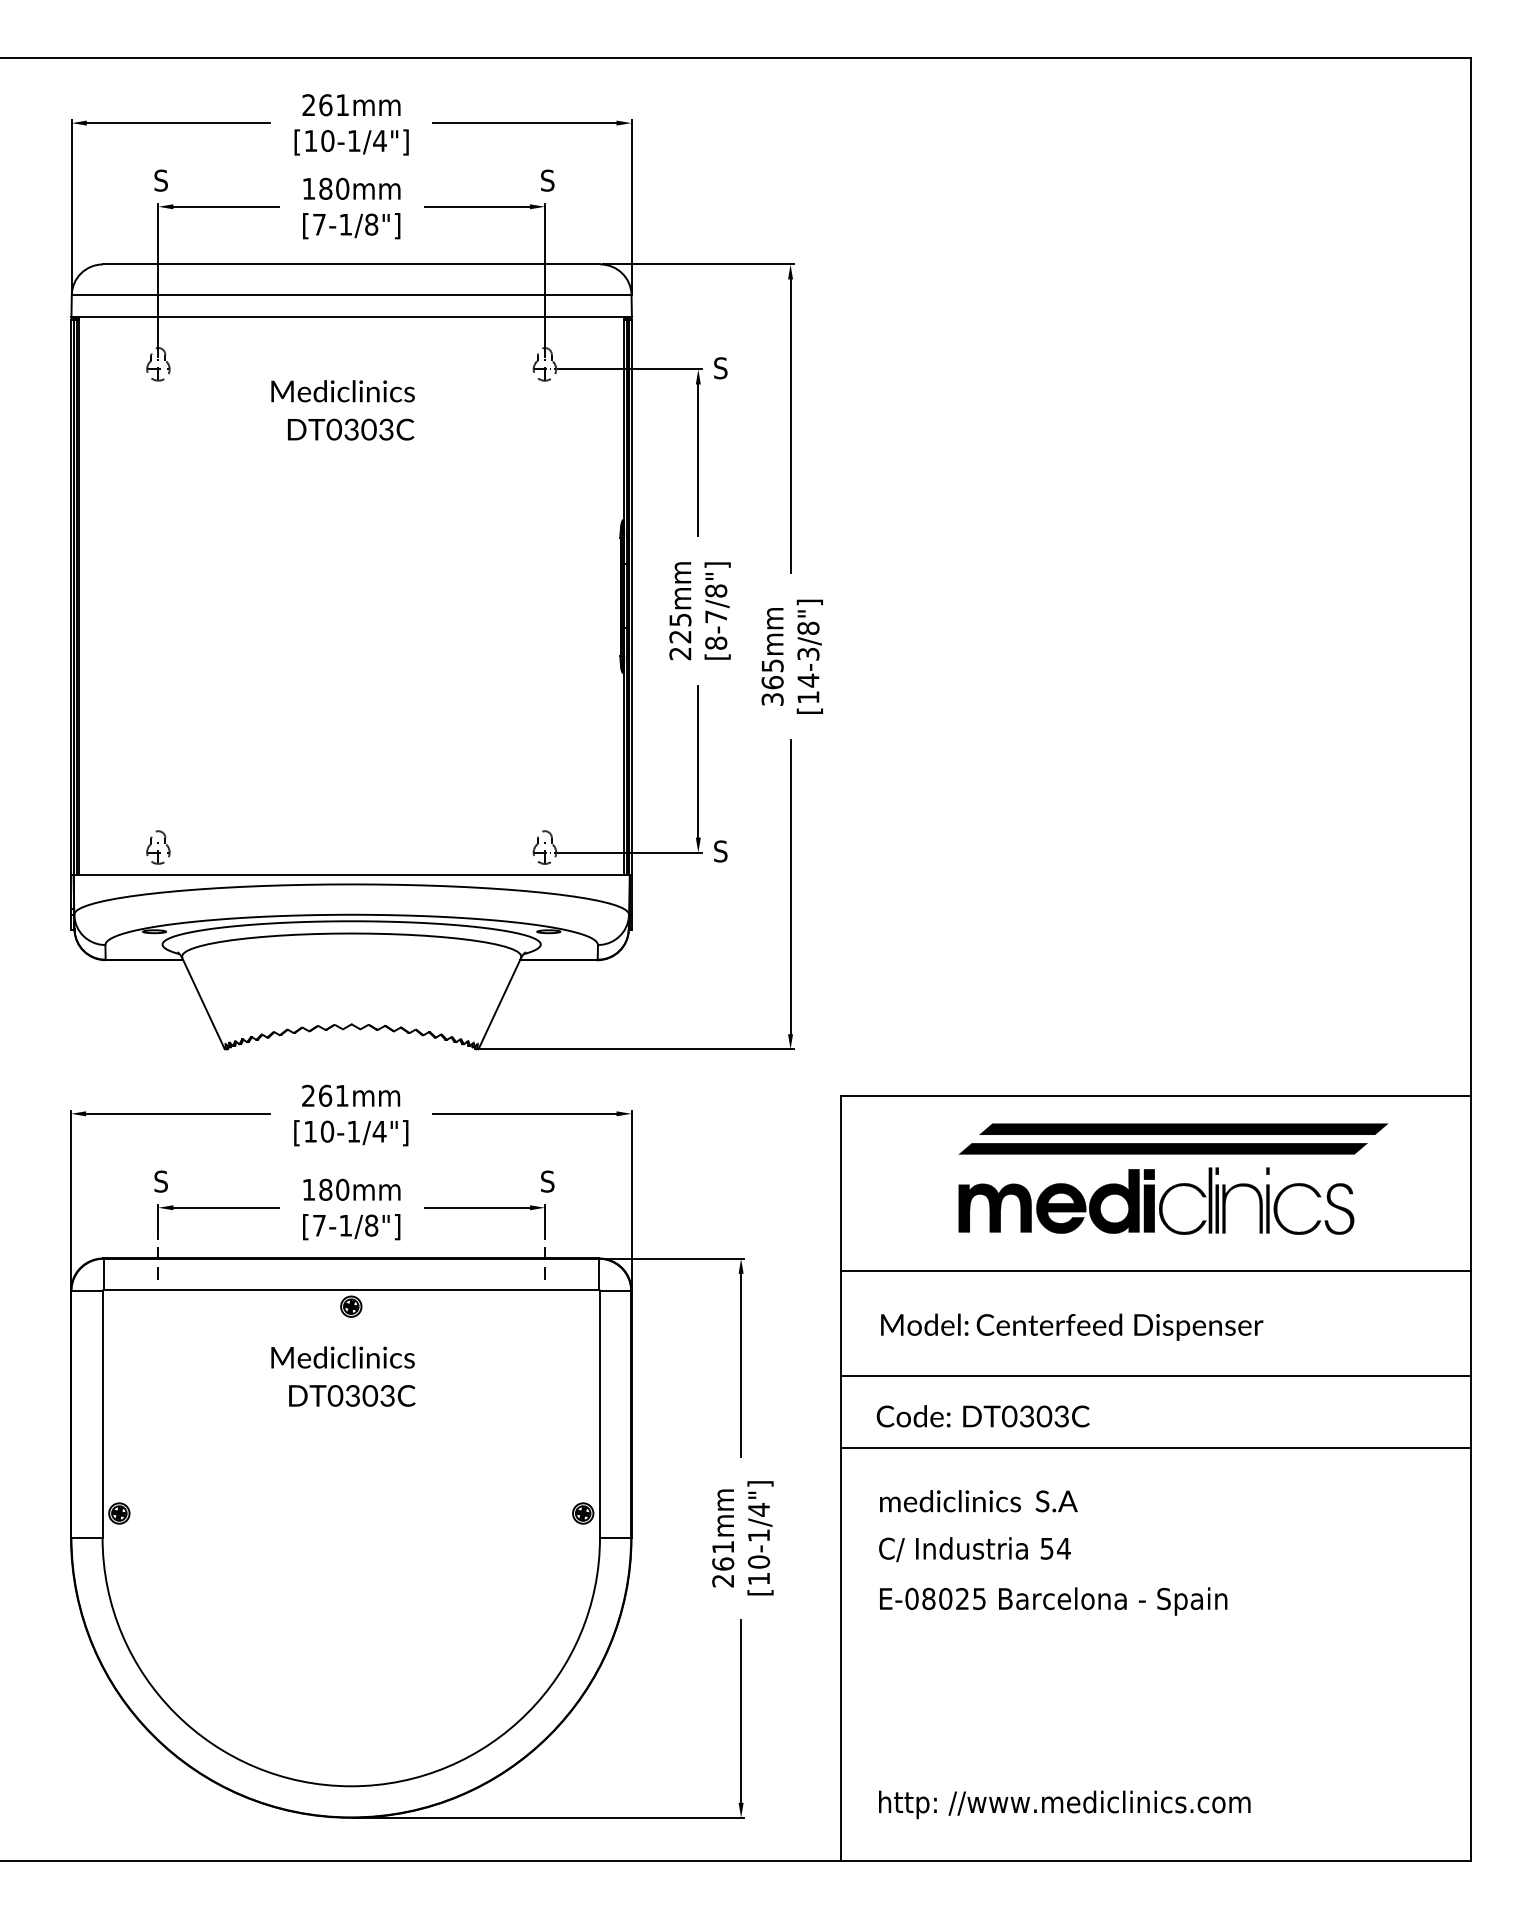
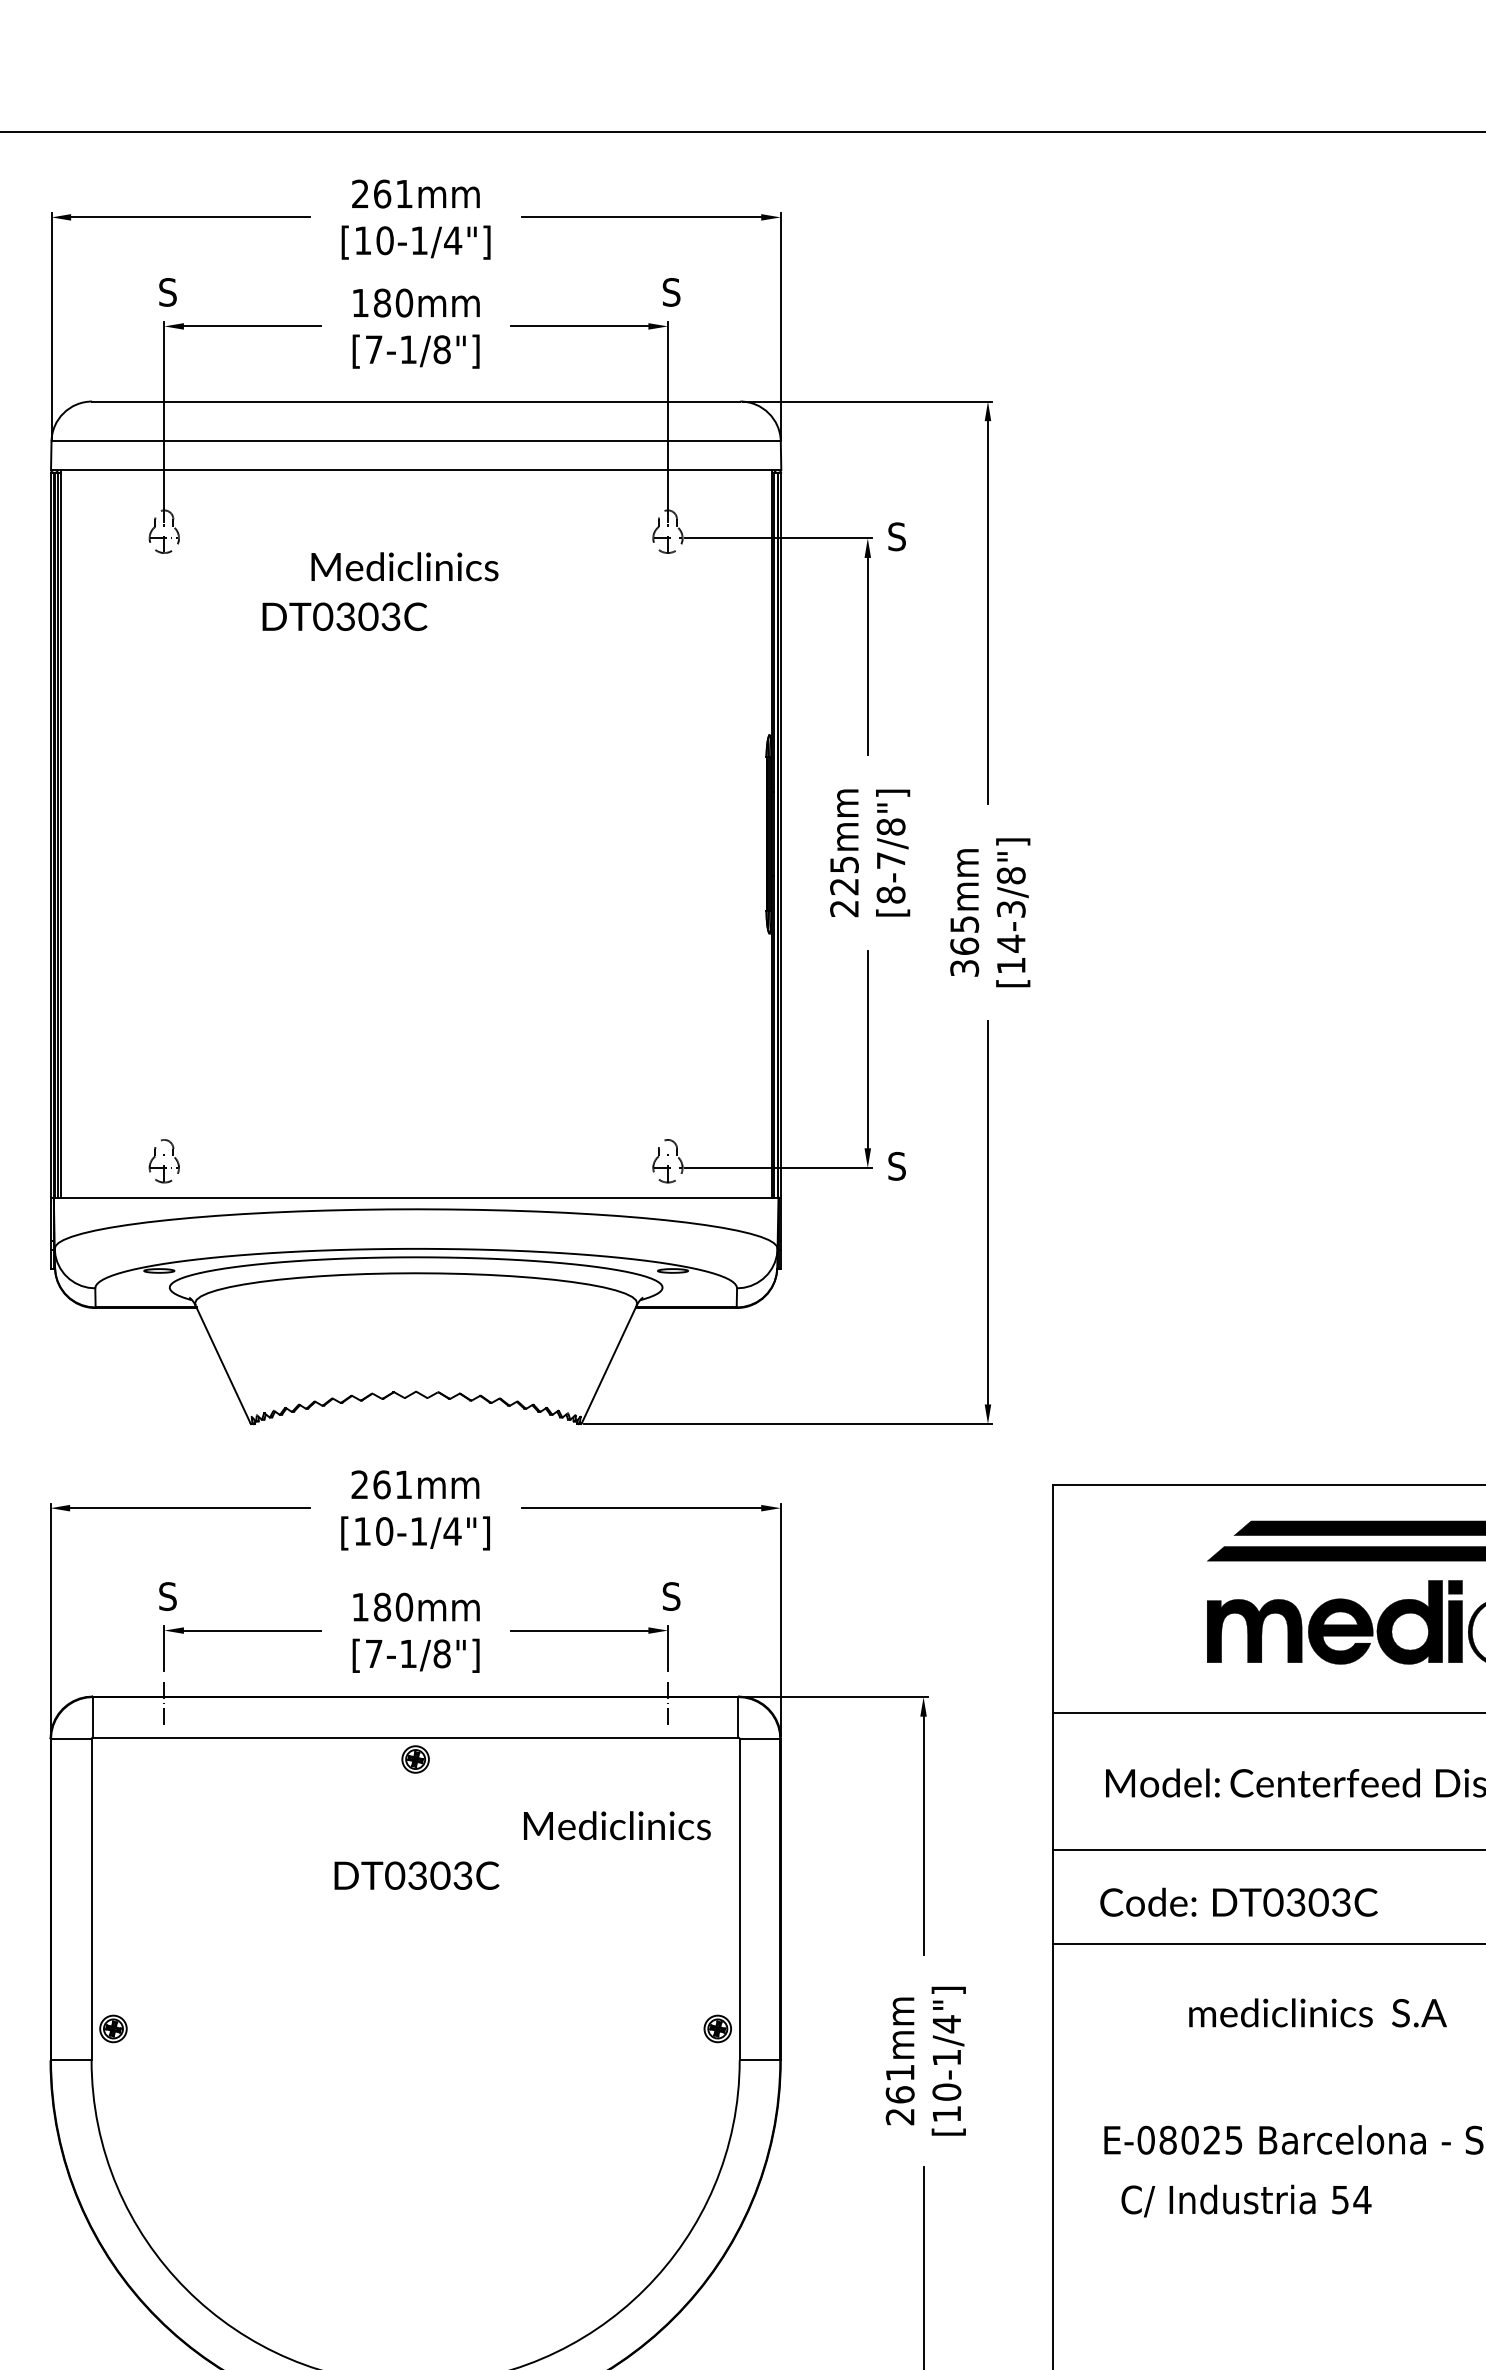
text: (351, 429) -> (345, 616), moved
text: (342, 1357) -> (616, 1825), moved
text: (978, 1501) -> (1317, 2013), moved
text: (974, 1549) -> (1245, 2200), moved

